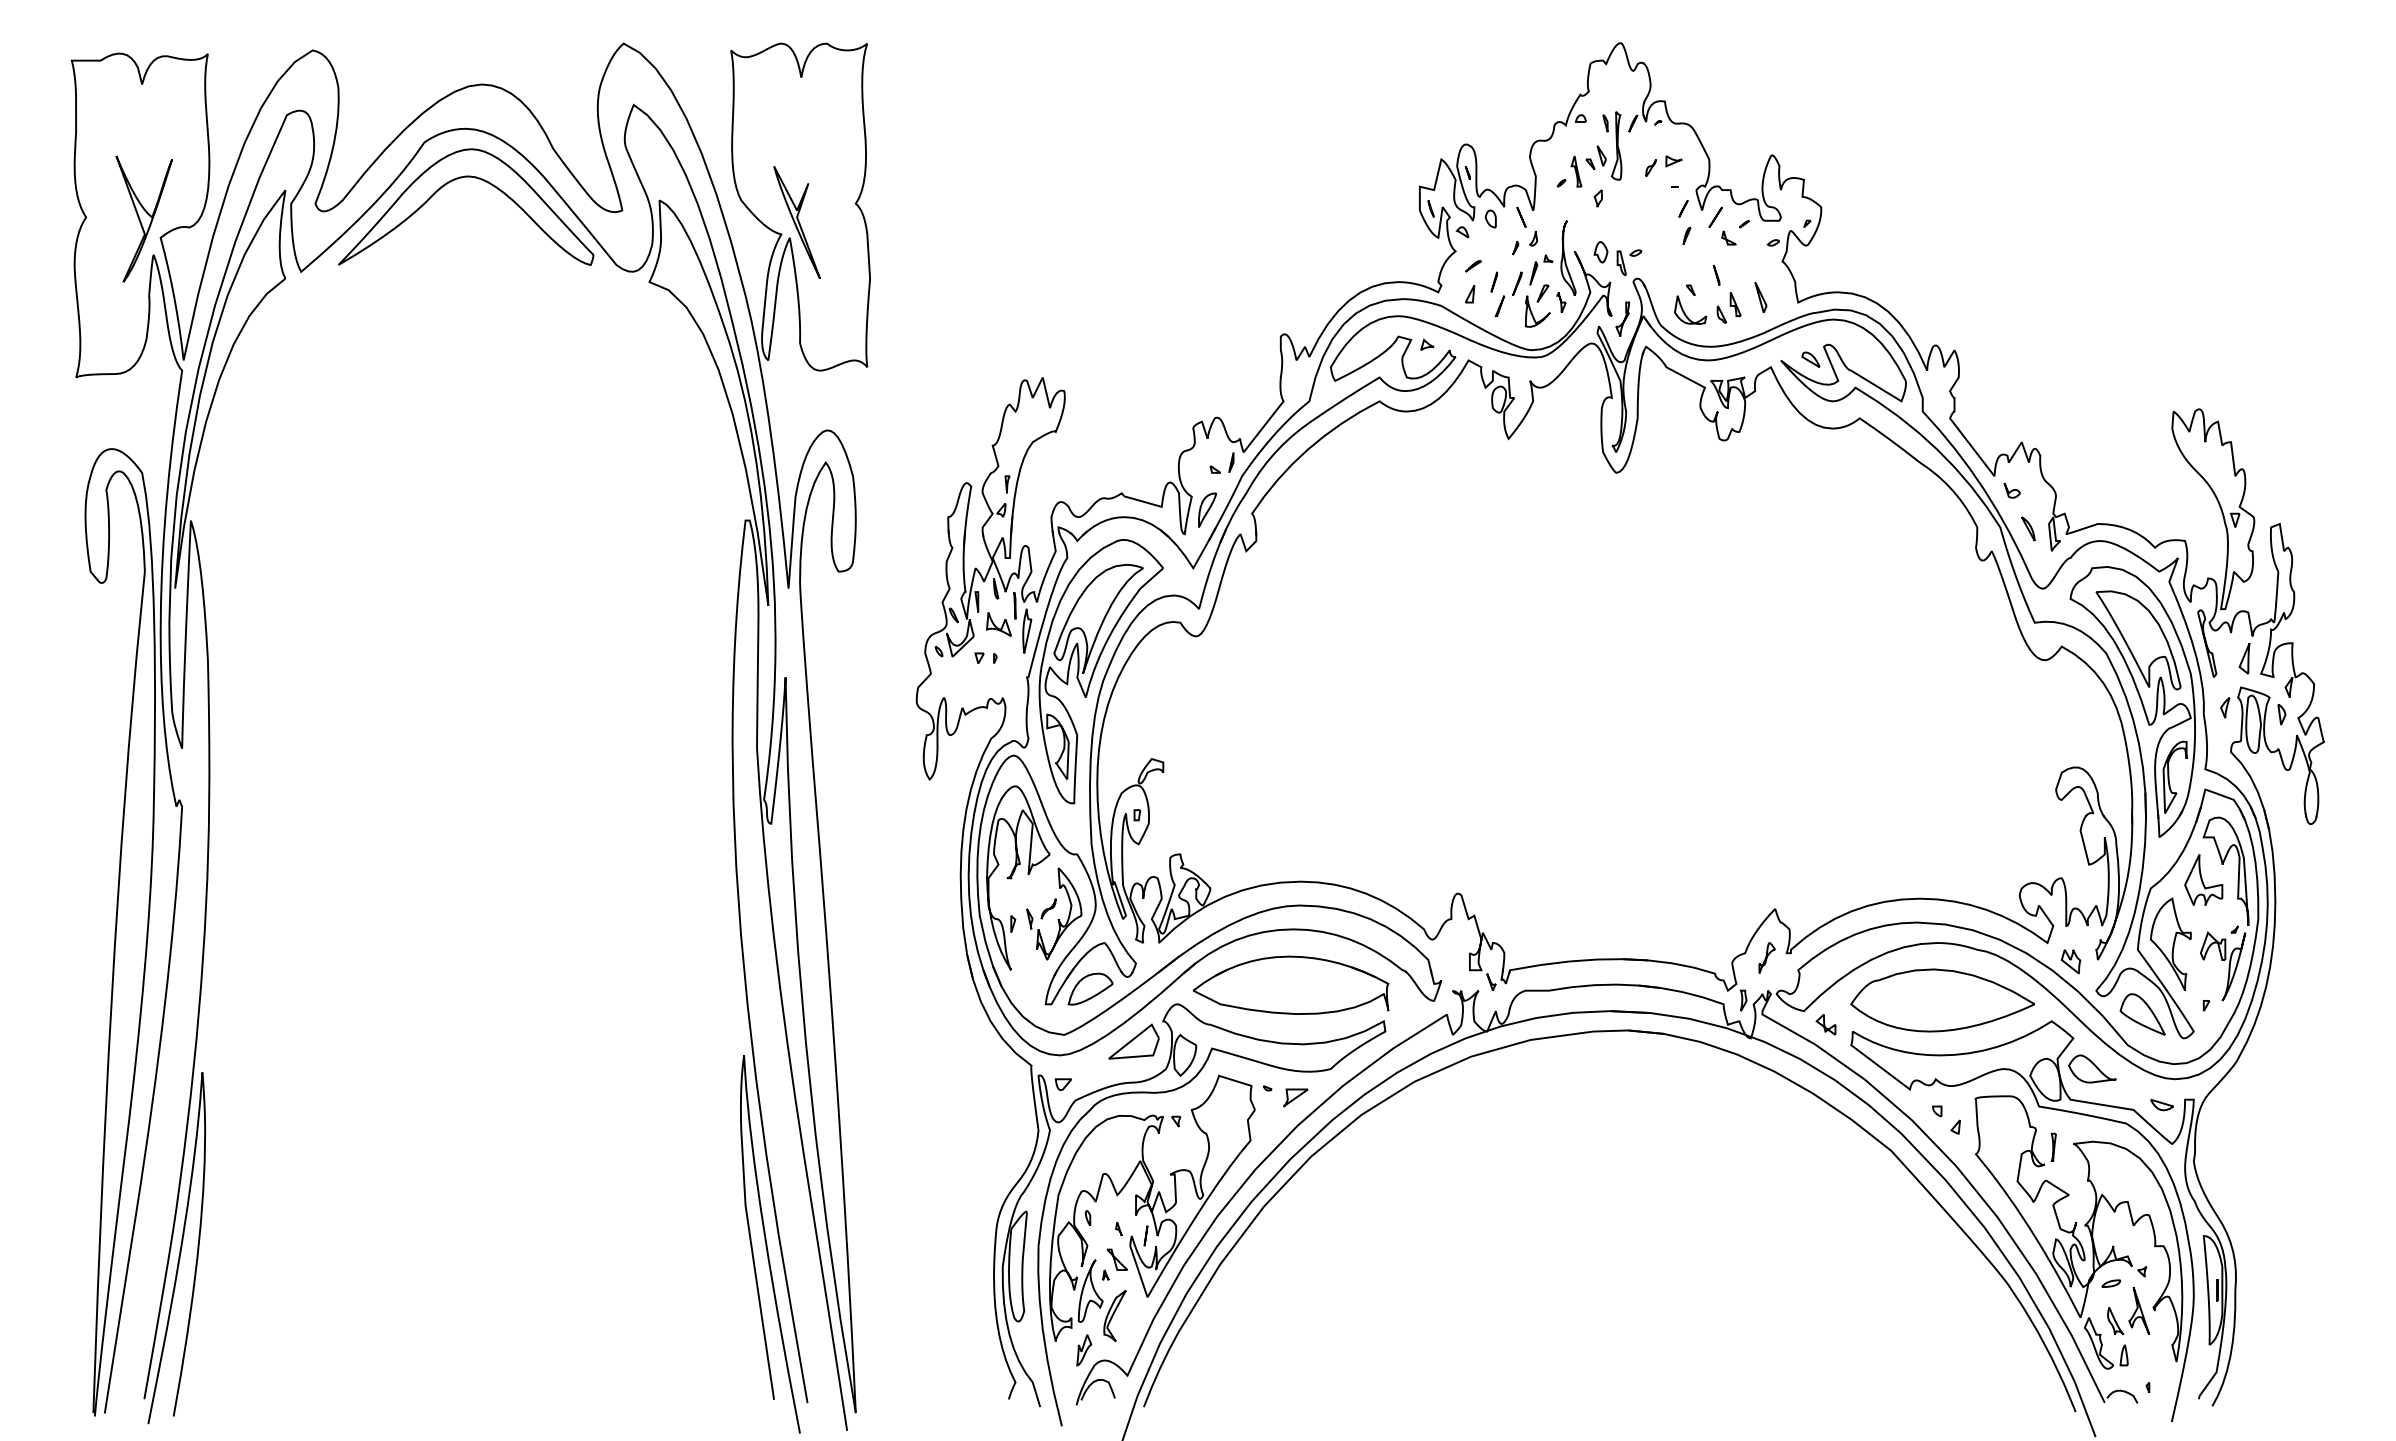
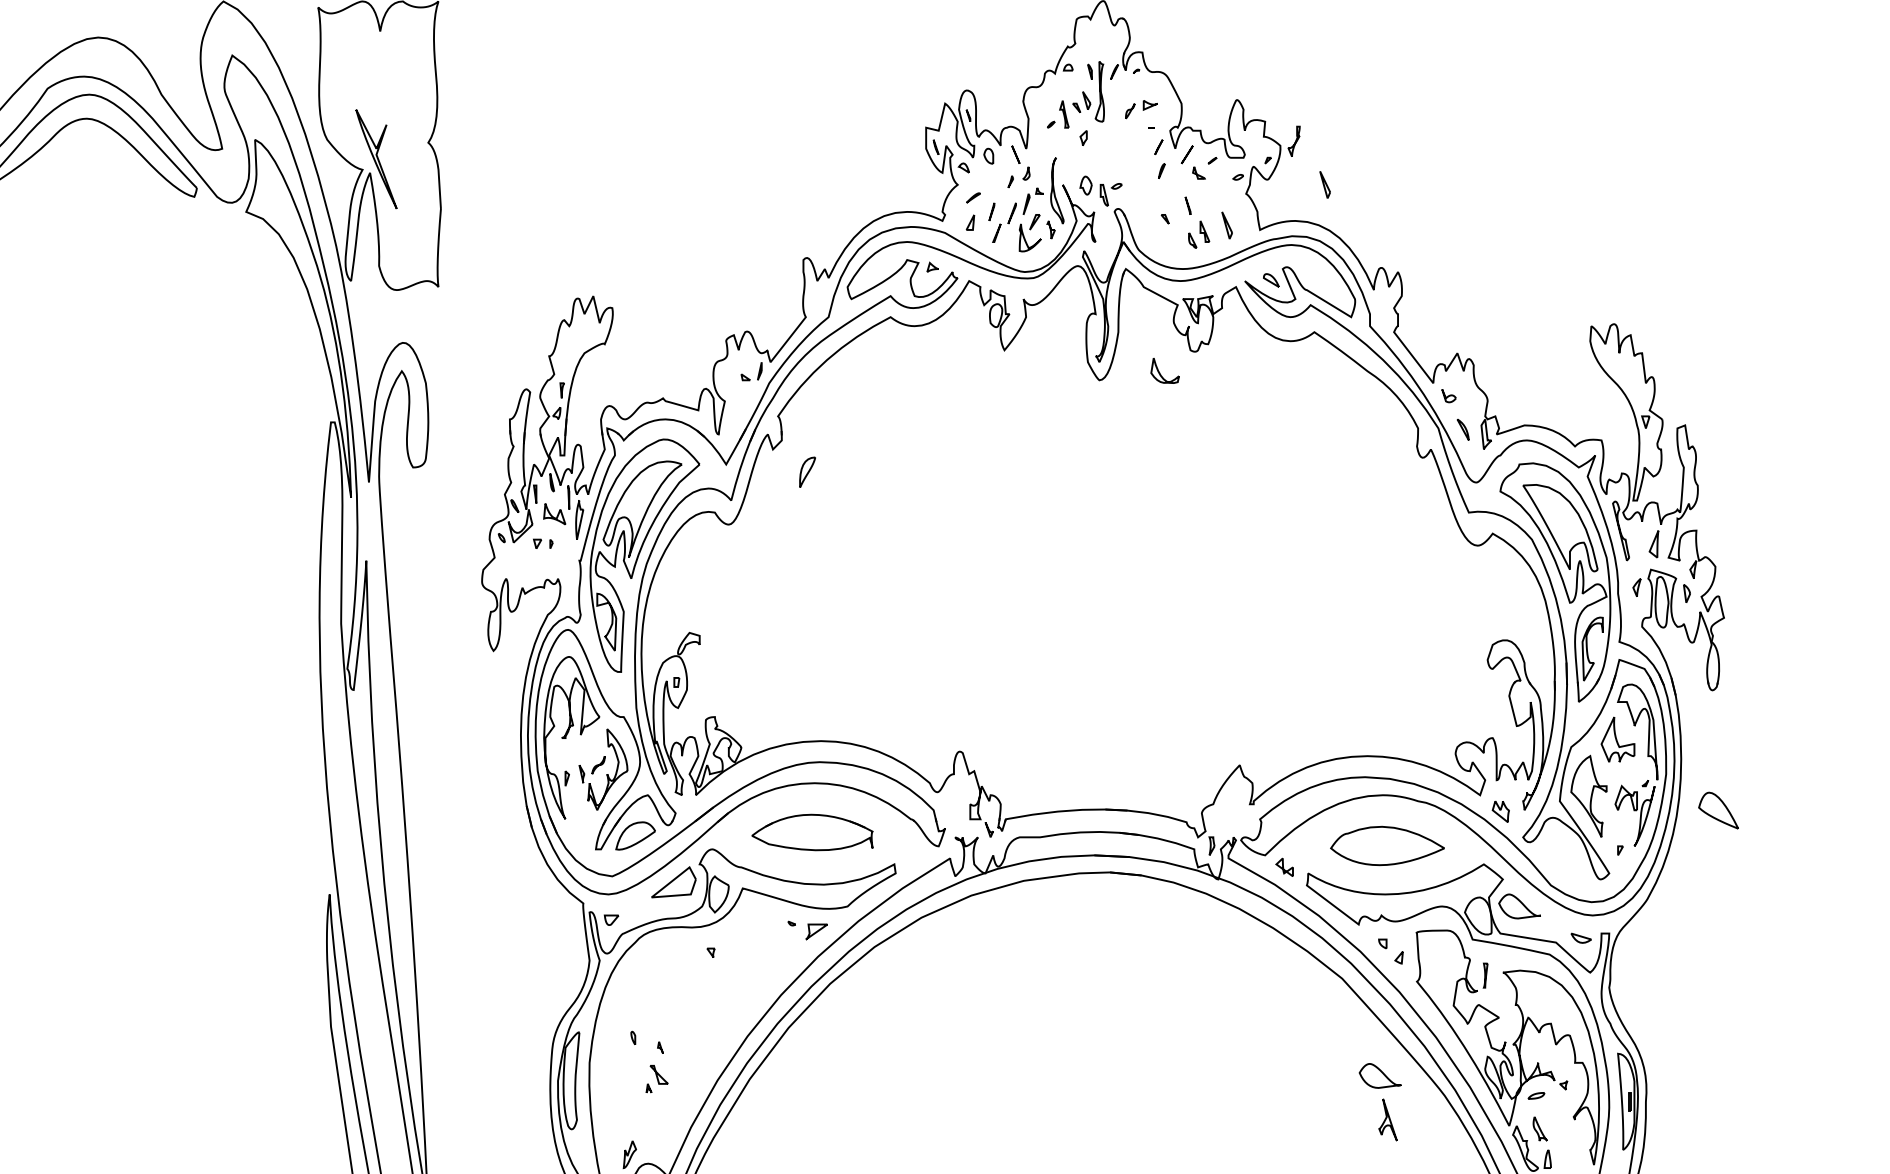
part: (1871, 251) -> (1324, 184), added
part: (1684, 311) -> (1159, 372), moved
part: (1622, 318) -> (1293, 140), moved
part: (1207, 509) -> (807, 471), moved
part: (1766, 957) -> (1232, 808), removed
part: (1290, 984) -> (811, 831), size x0.7
part: (1942, 1000) -> (1387, 845), size x0.7
part: (2142, 1014) -> (1718, 810), moved
part: (1152, 1207) -> (690, 1028), removed
part: (1934, 1260) -> (1380, 1075), added
part: (2139, 1310) -> (1388, 1119), moved

